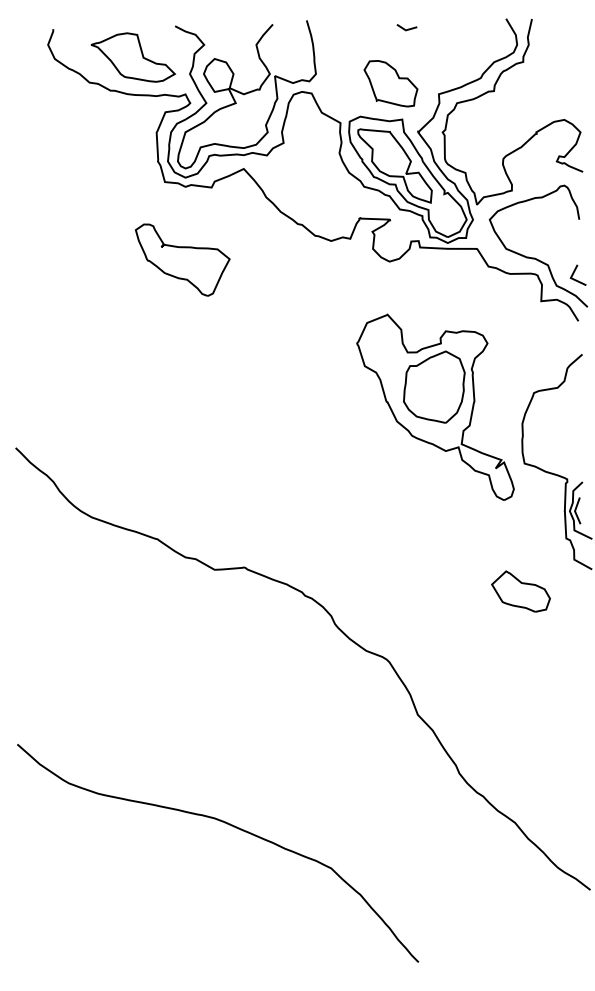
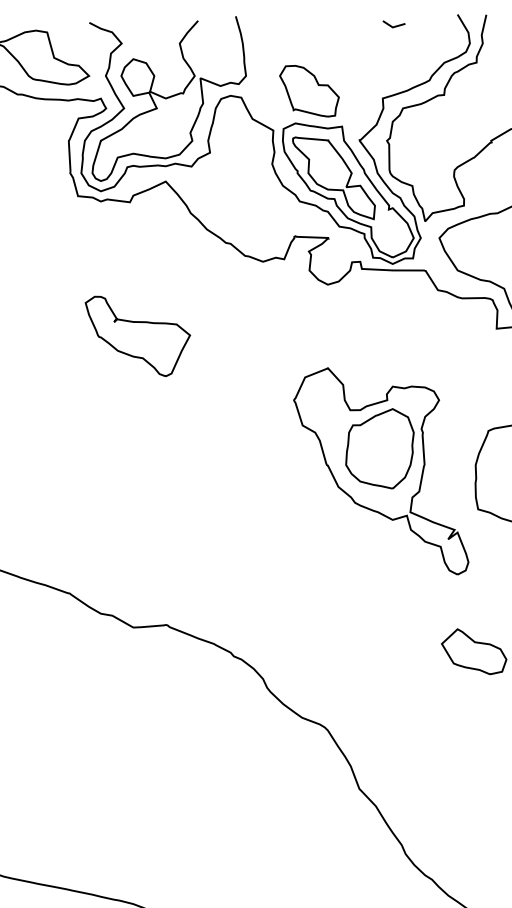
line: (406, 29) -> (393, 26), moved
part: (390, 83) -> (308, 90), moved
part: (182, 259) -> (137, 335), moved
part: (435, 406) -> (381, 470), moved

